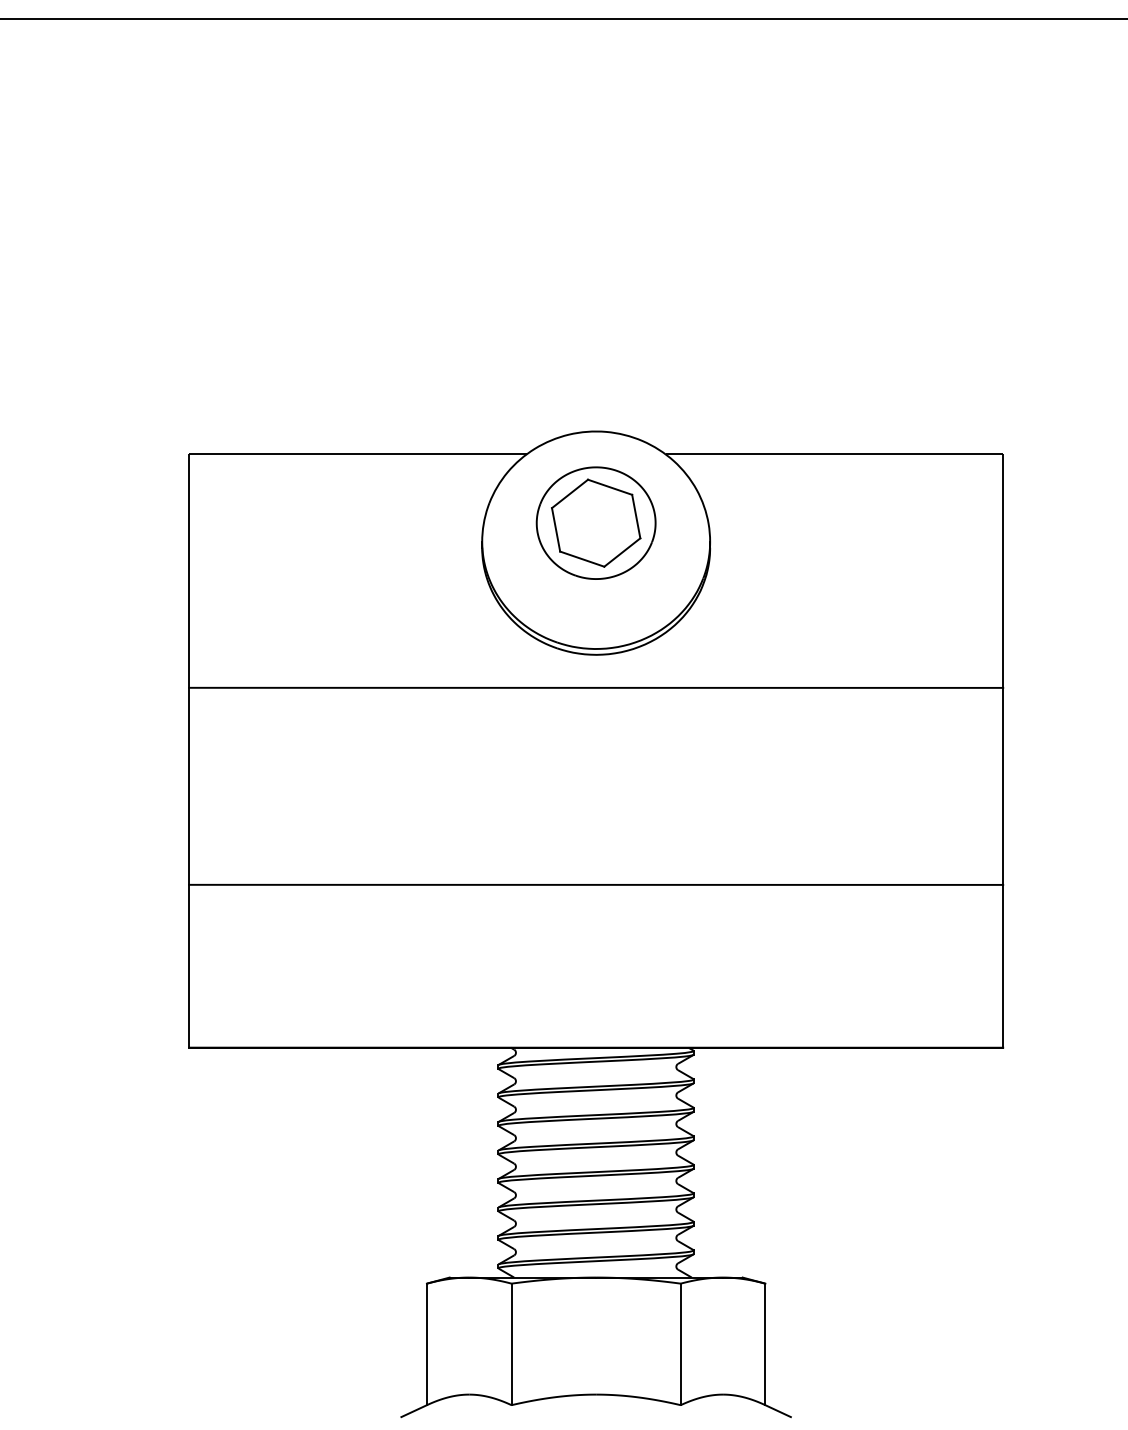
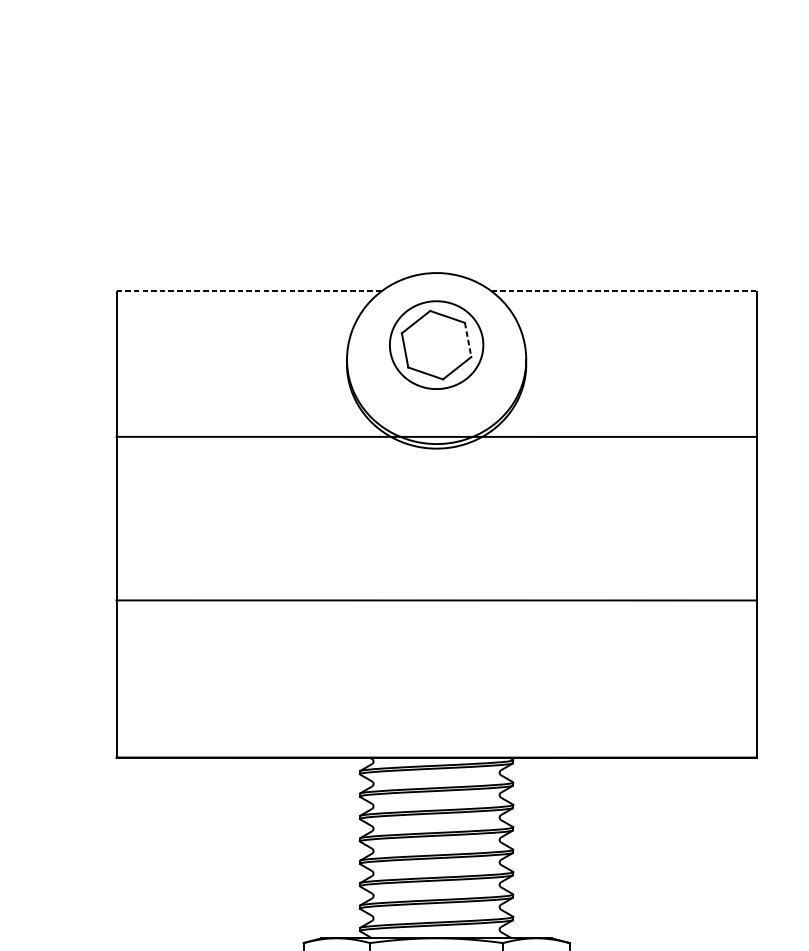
line: (357, 454) -> (248, 291), solid -> dashed
line: (834, 454) -> (624, 291), solid -> dashed
line: (636, 517) -> (468, 340), solid -> dashed
line: (596, 687) -> (436, 436), moved
line: (596, 884) -> (436, 600), moved

